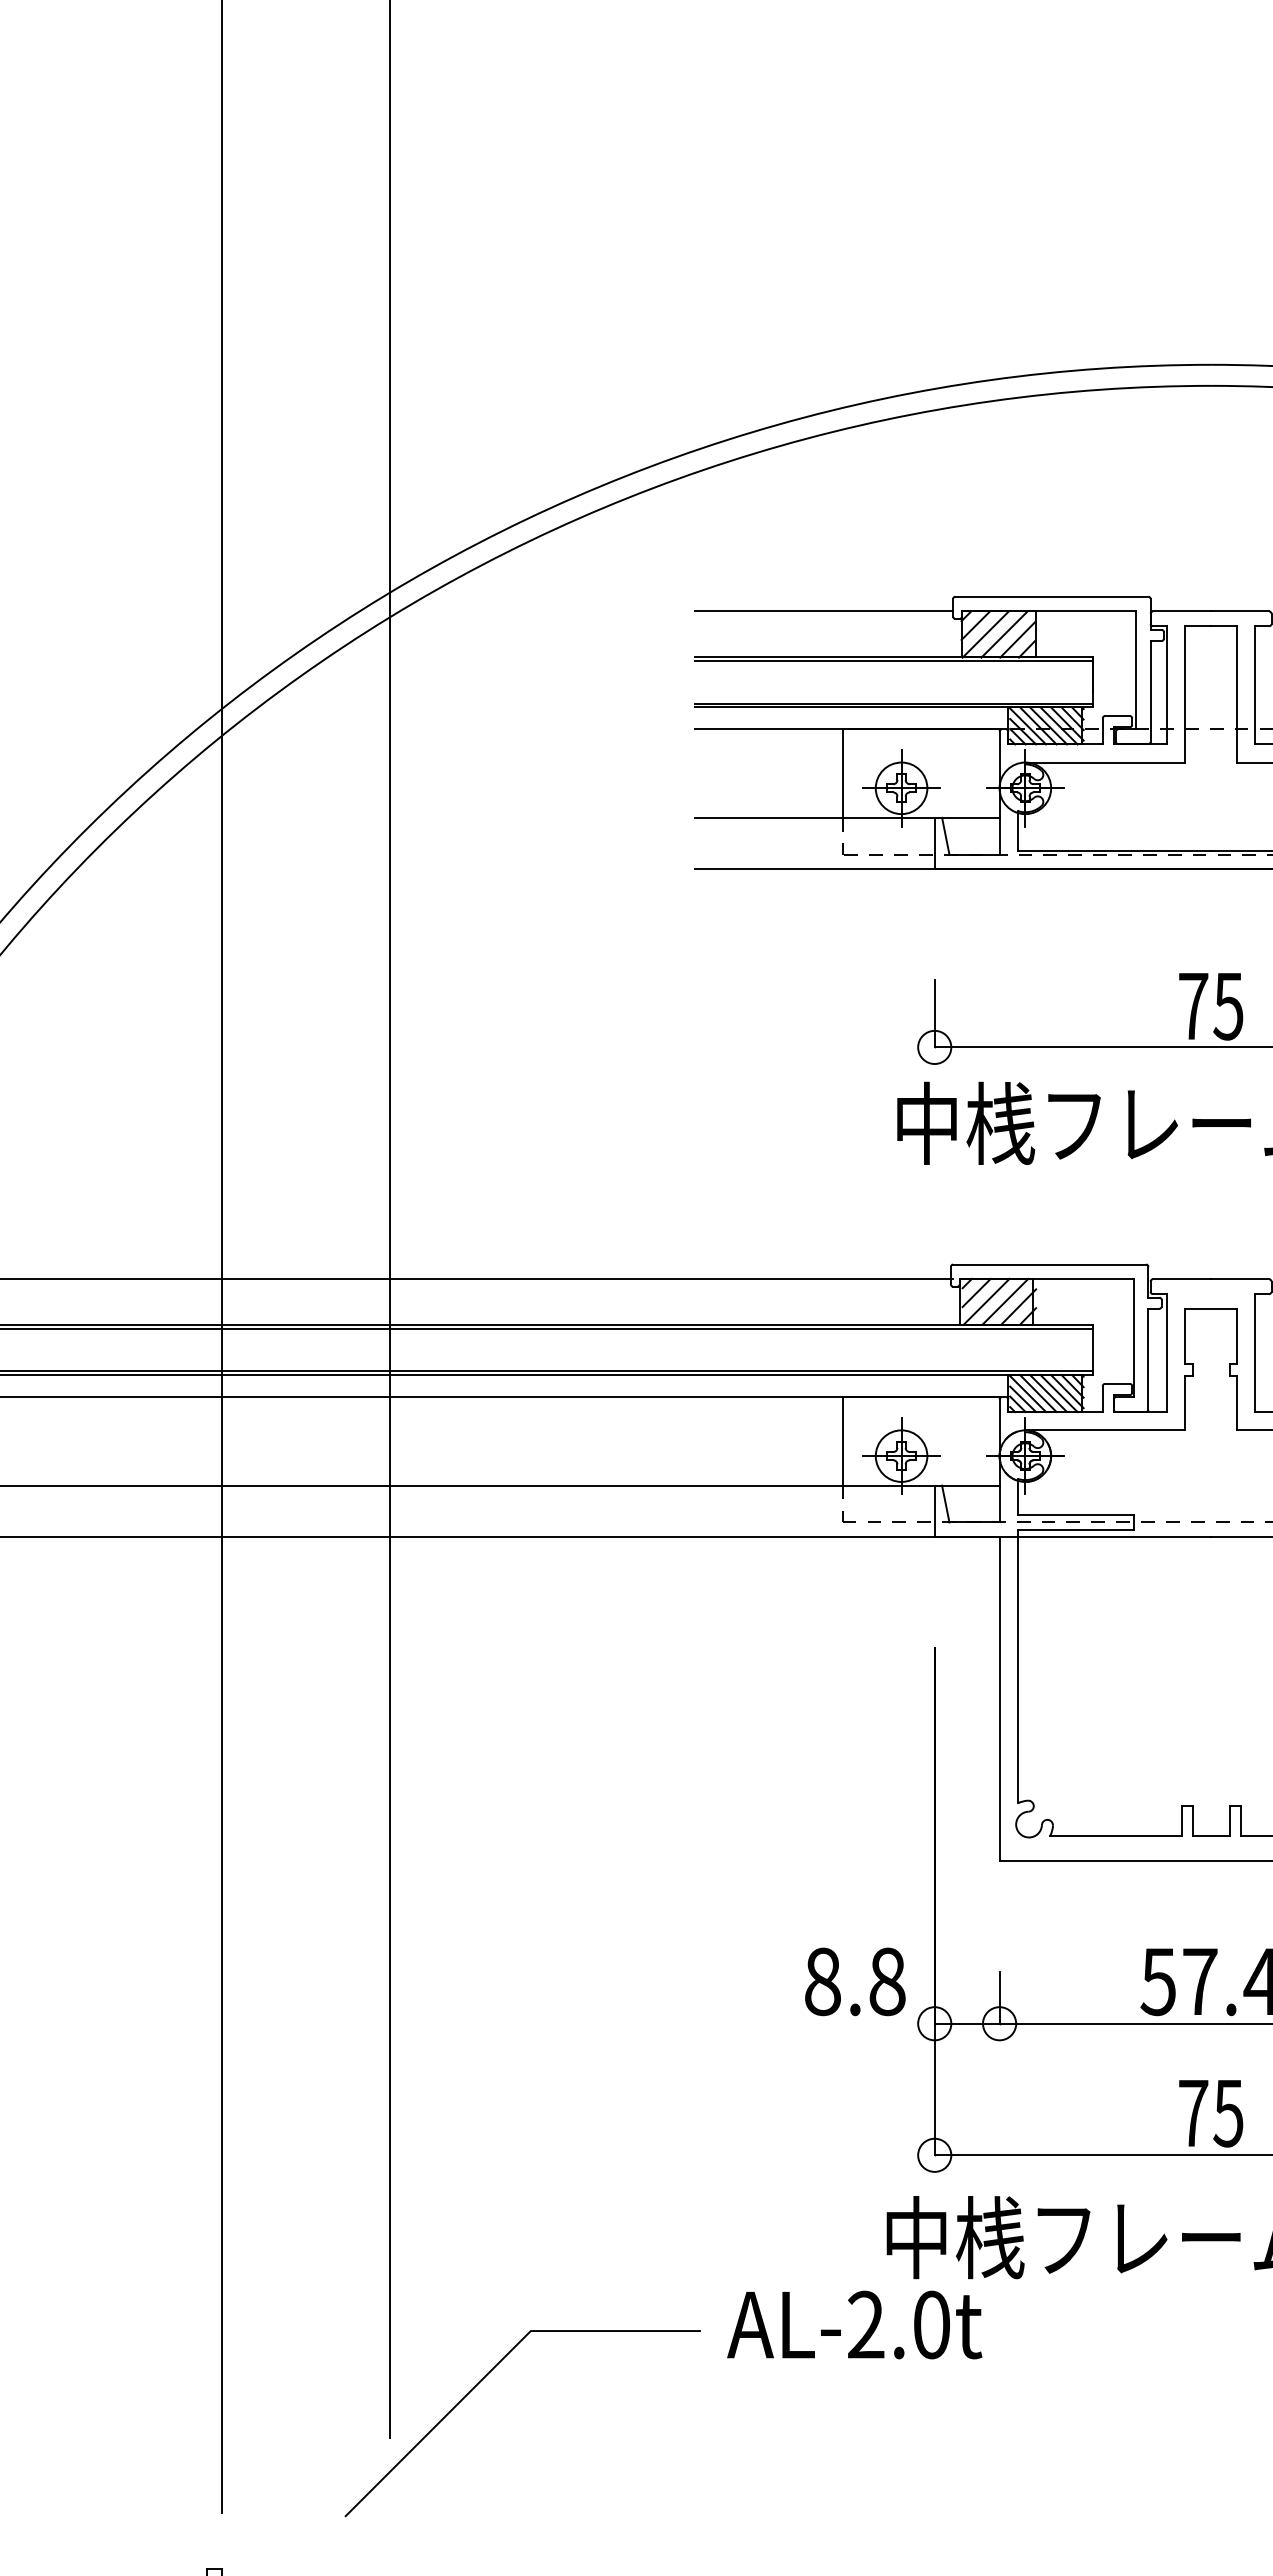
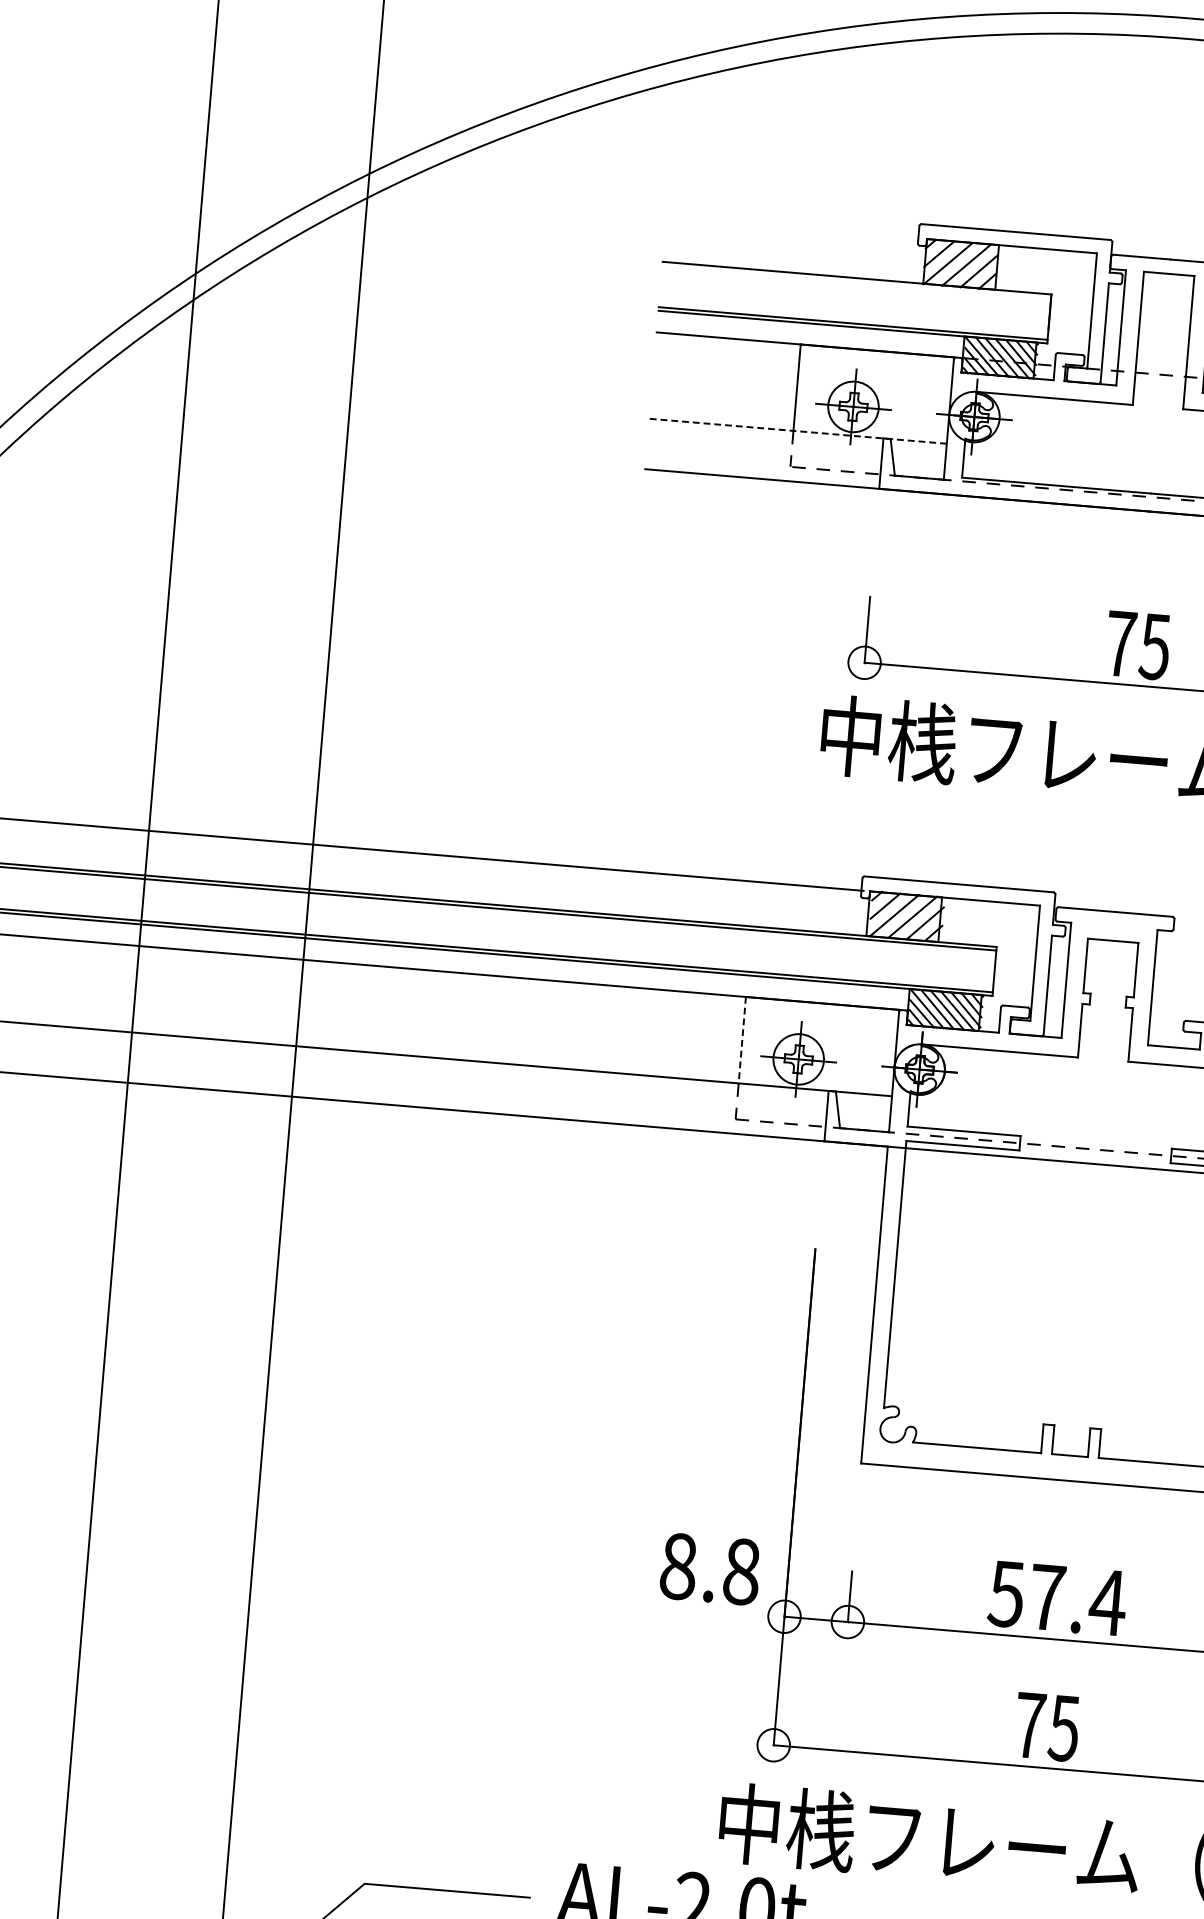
line: (824, 611) -> (792, 227), removed
line: (894, 660) -> (857, 281), removed
line: (846, 817) -> (797, 430), solid -> dashed
line: (842, 1441) -> (742, 1040), solid -> dashed

